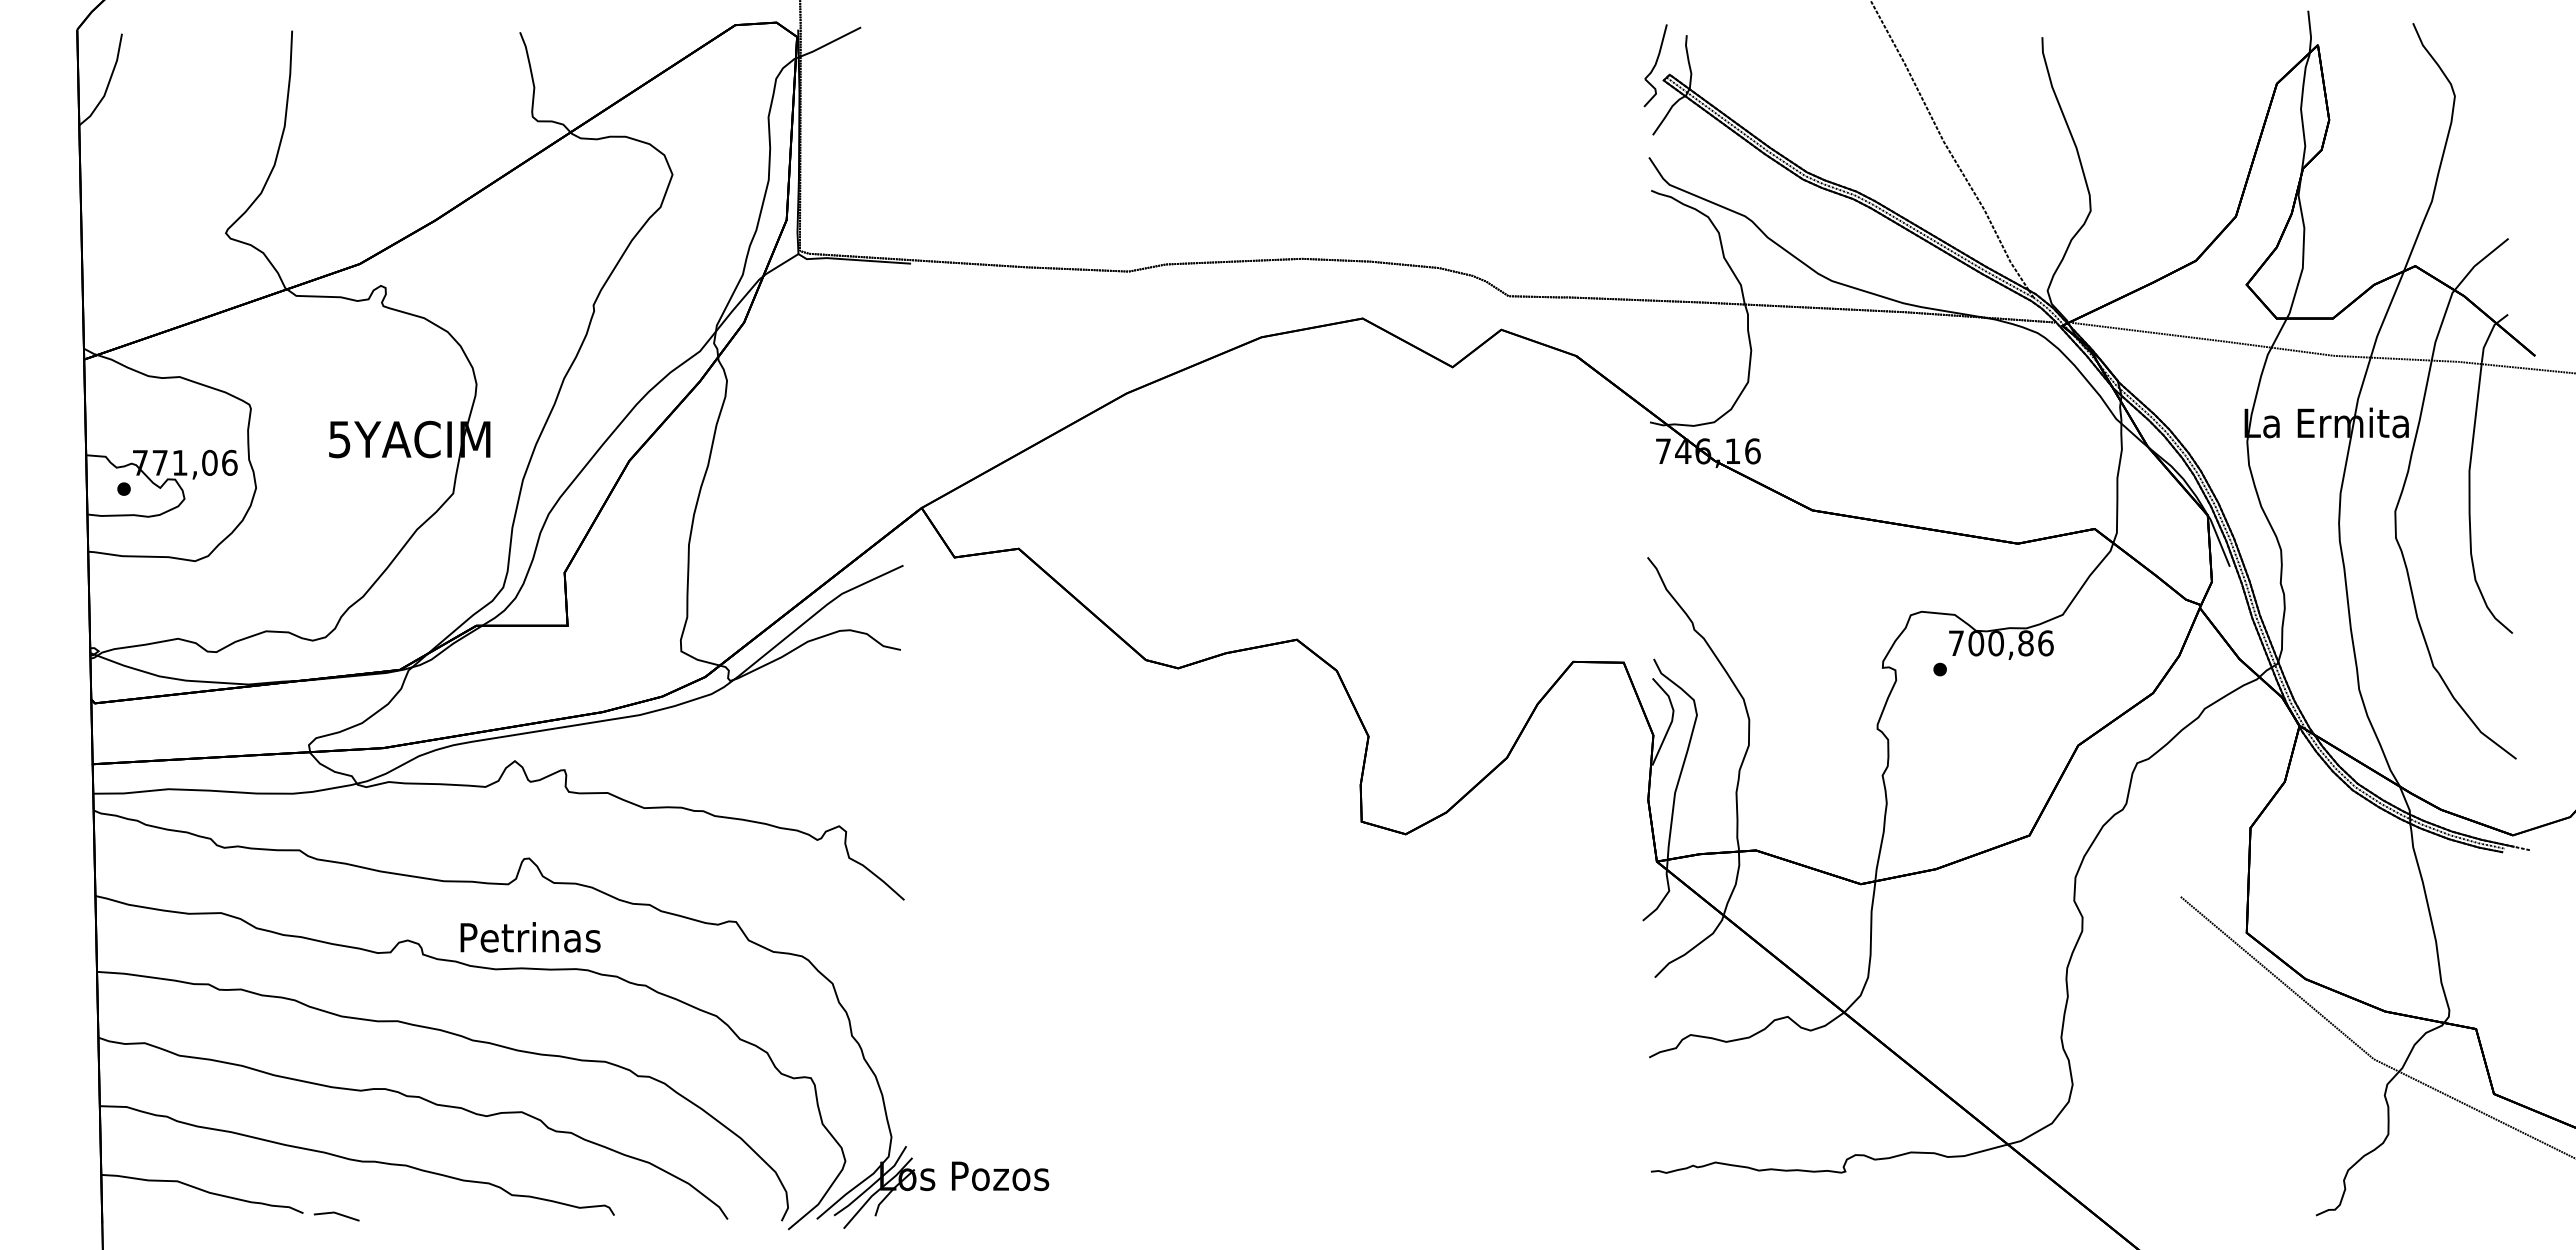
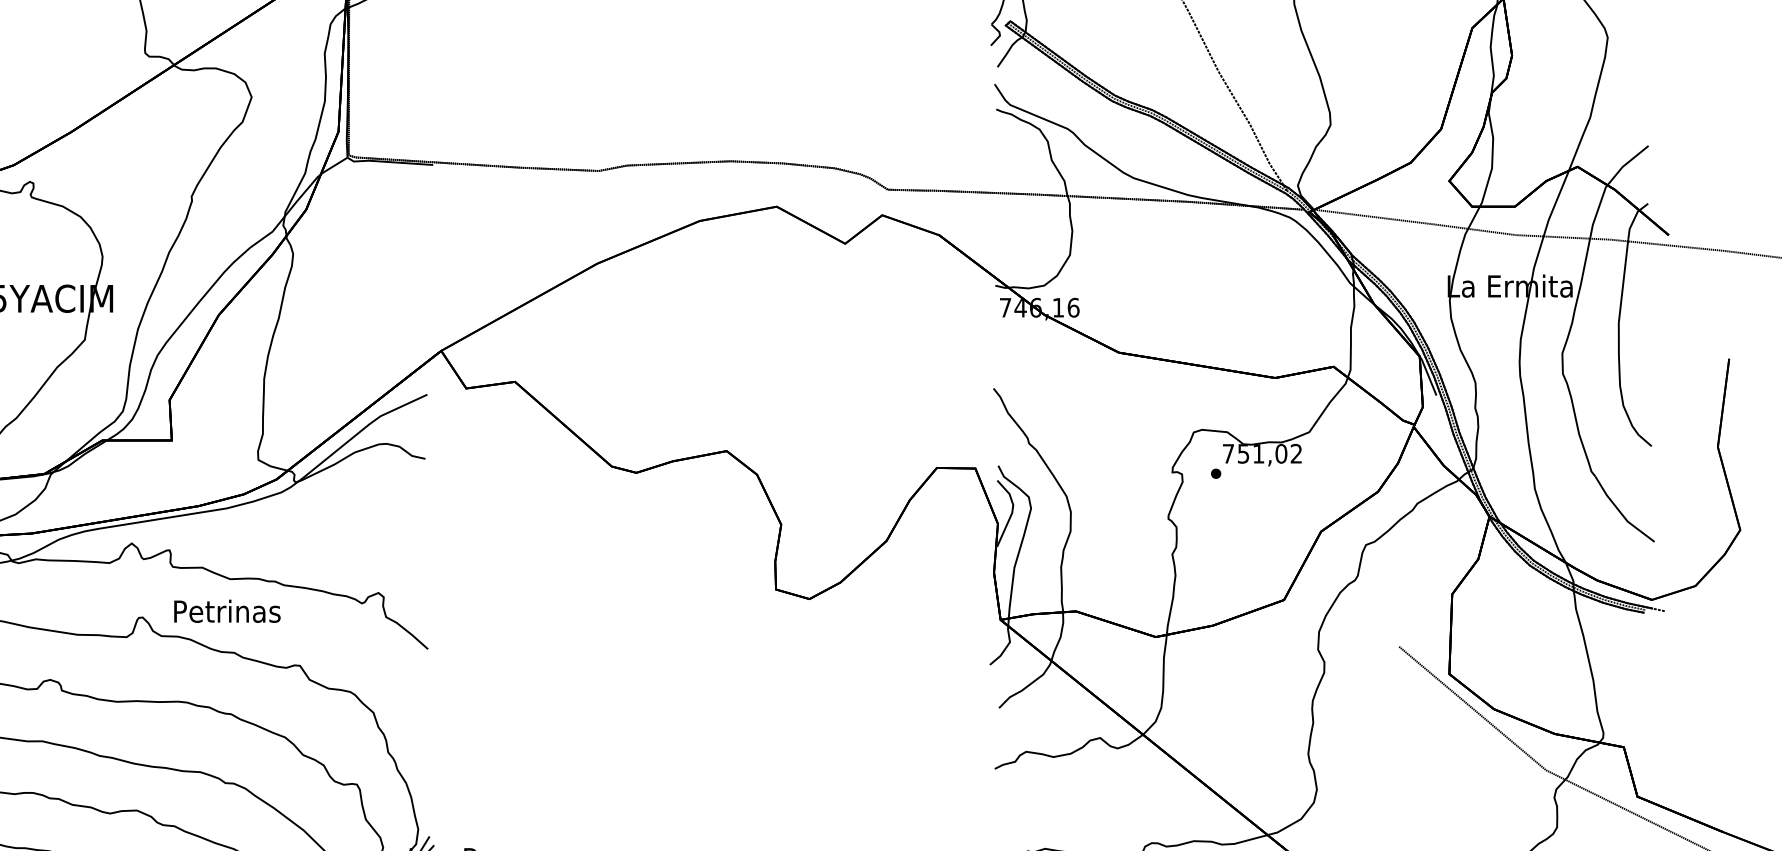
text: (2010, 643) -> (1269, 453), 700,86 -> 751,02
text: (530, 937) -> (227, 611), moved

